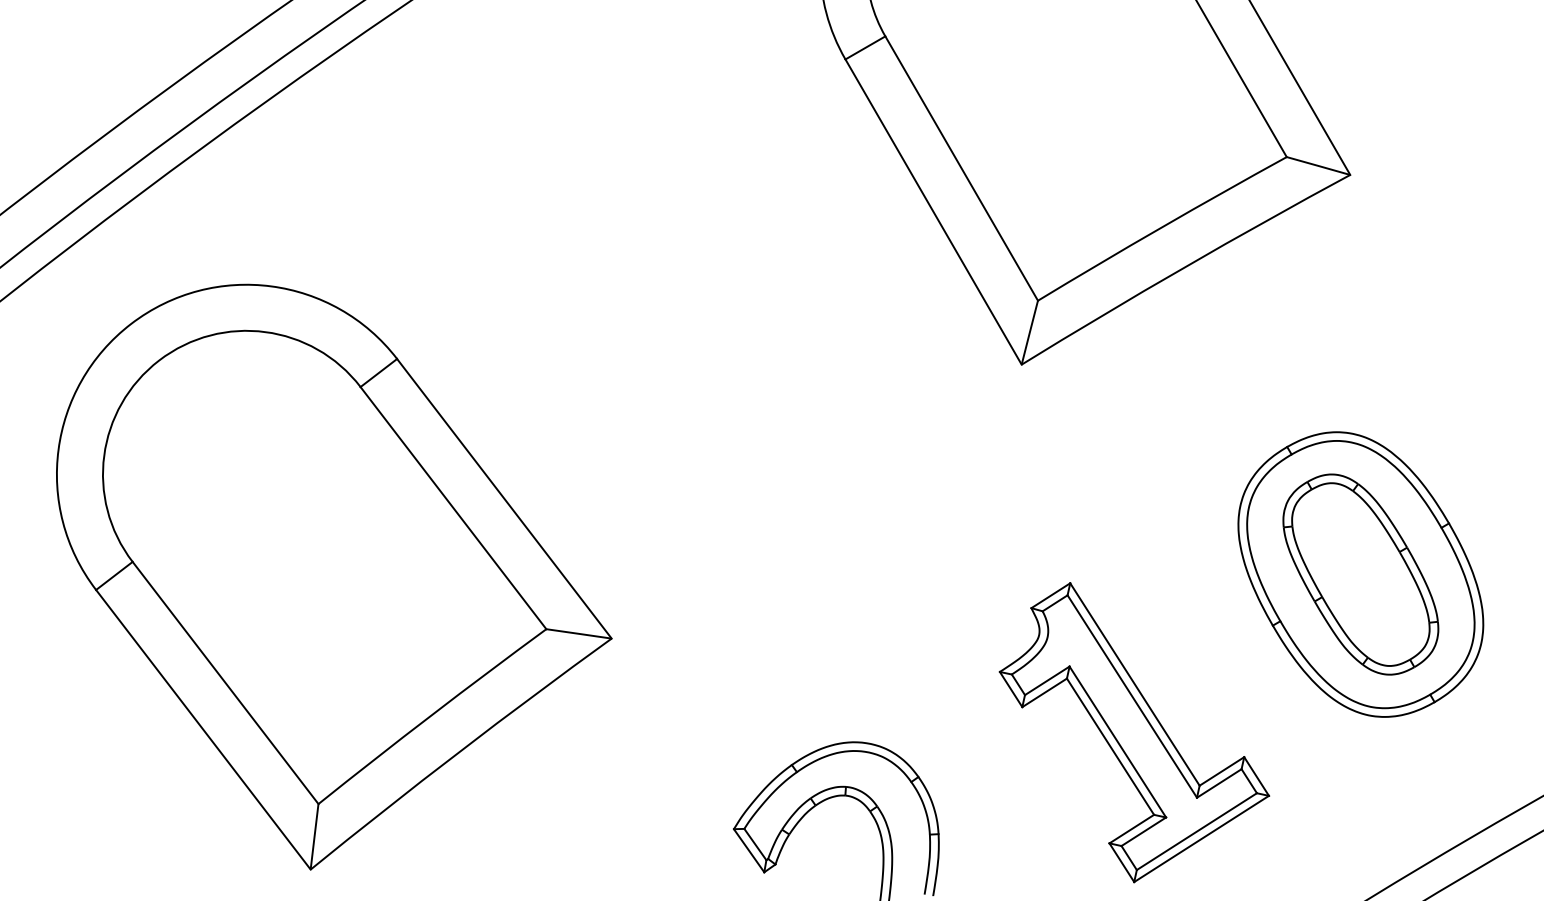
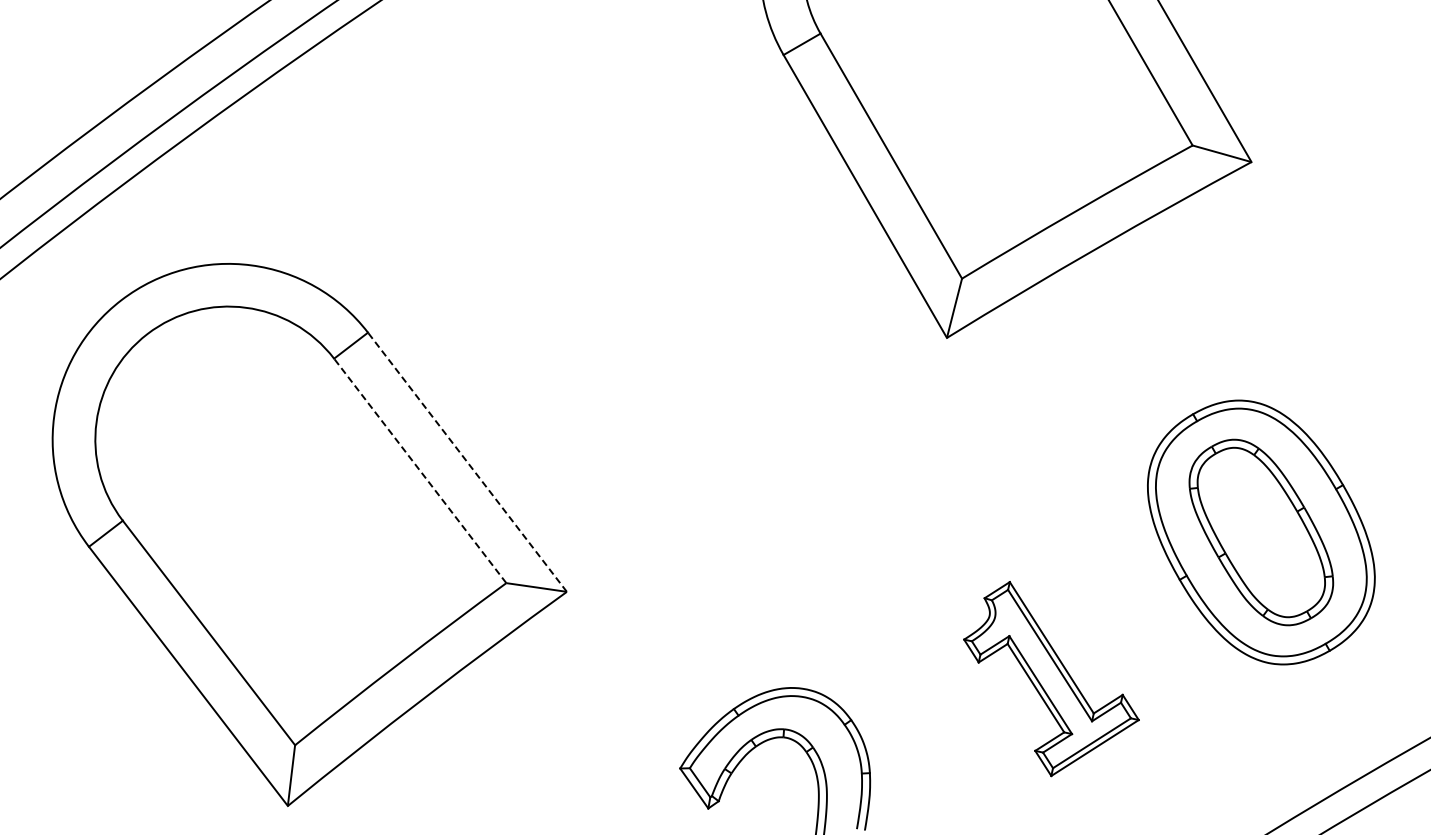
line: (504, 497) -> (467, 461), solid -> dashed
line: (452, 507) -> (419, 470), solid -> dashed
part: (1134, 732) -> (1051, 678), size x0.7

